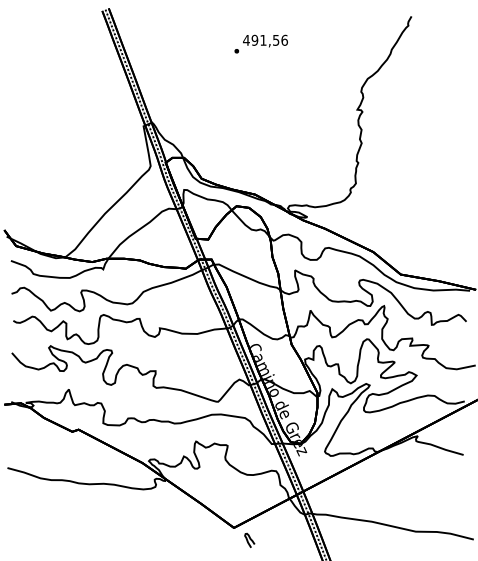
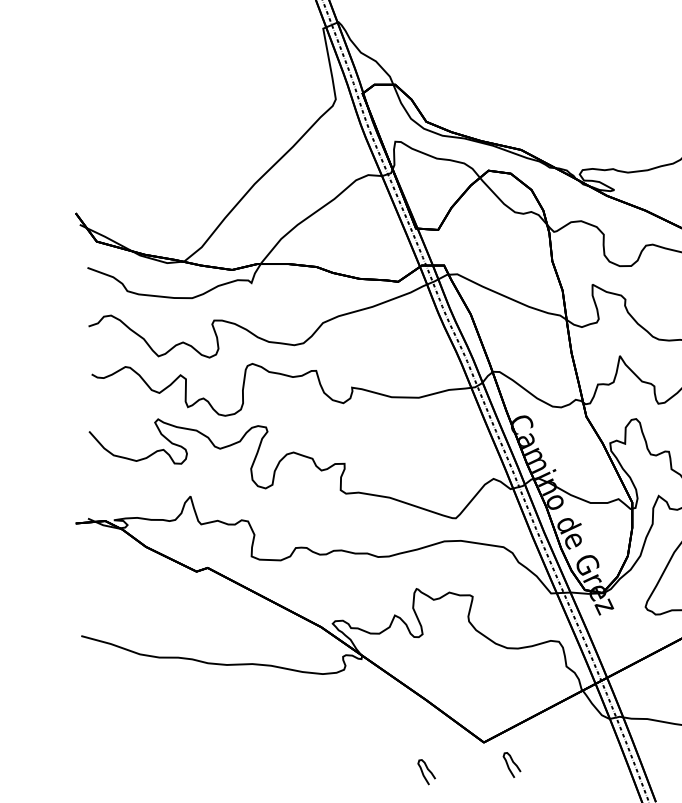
curve: (201, 543) -> (426, 770), added

